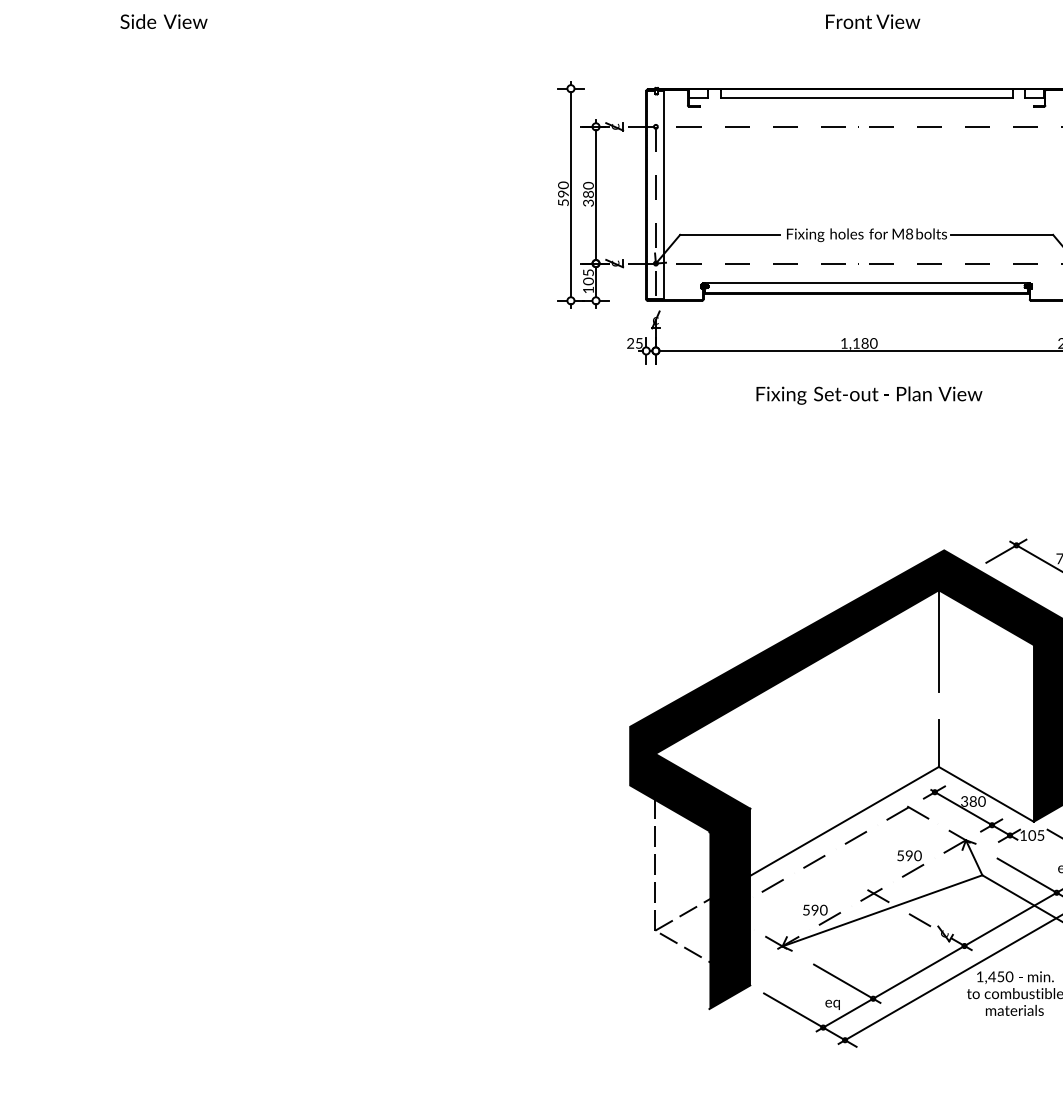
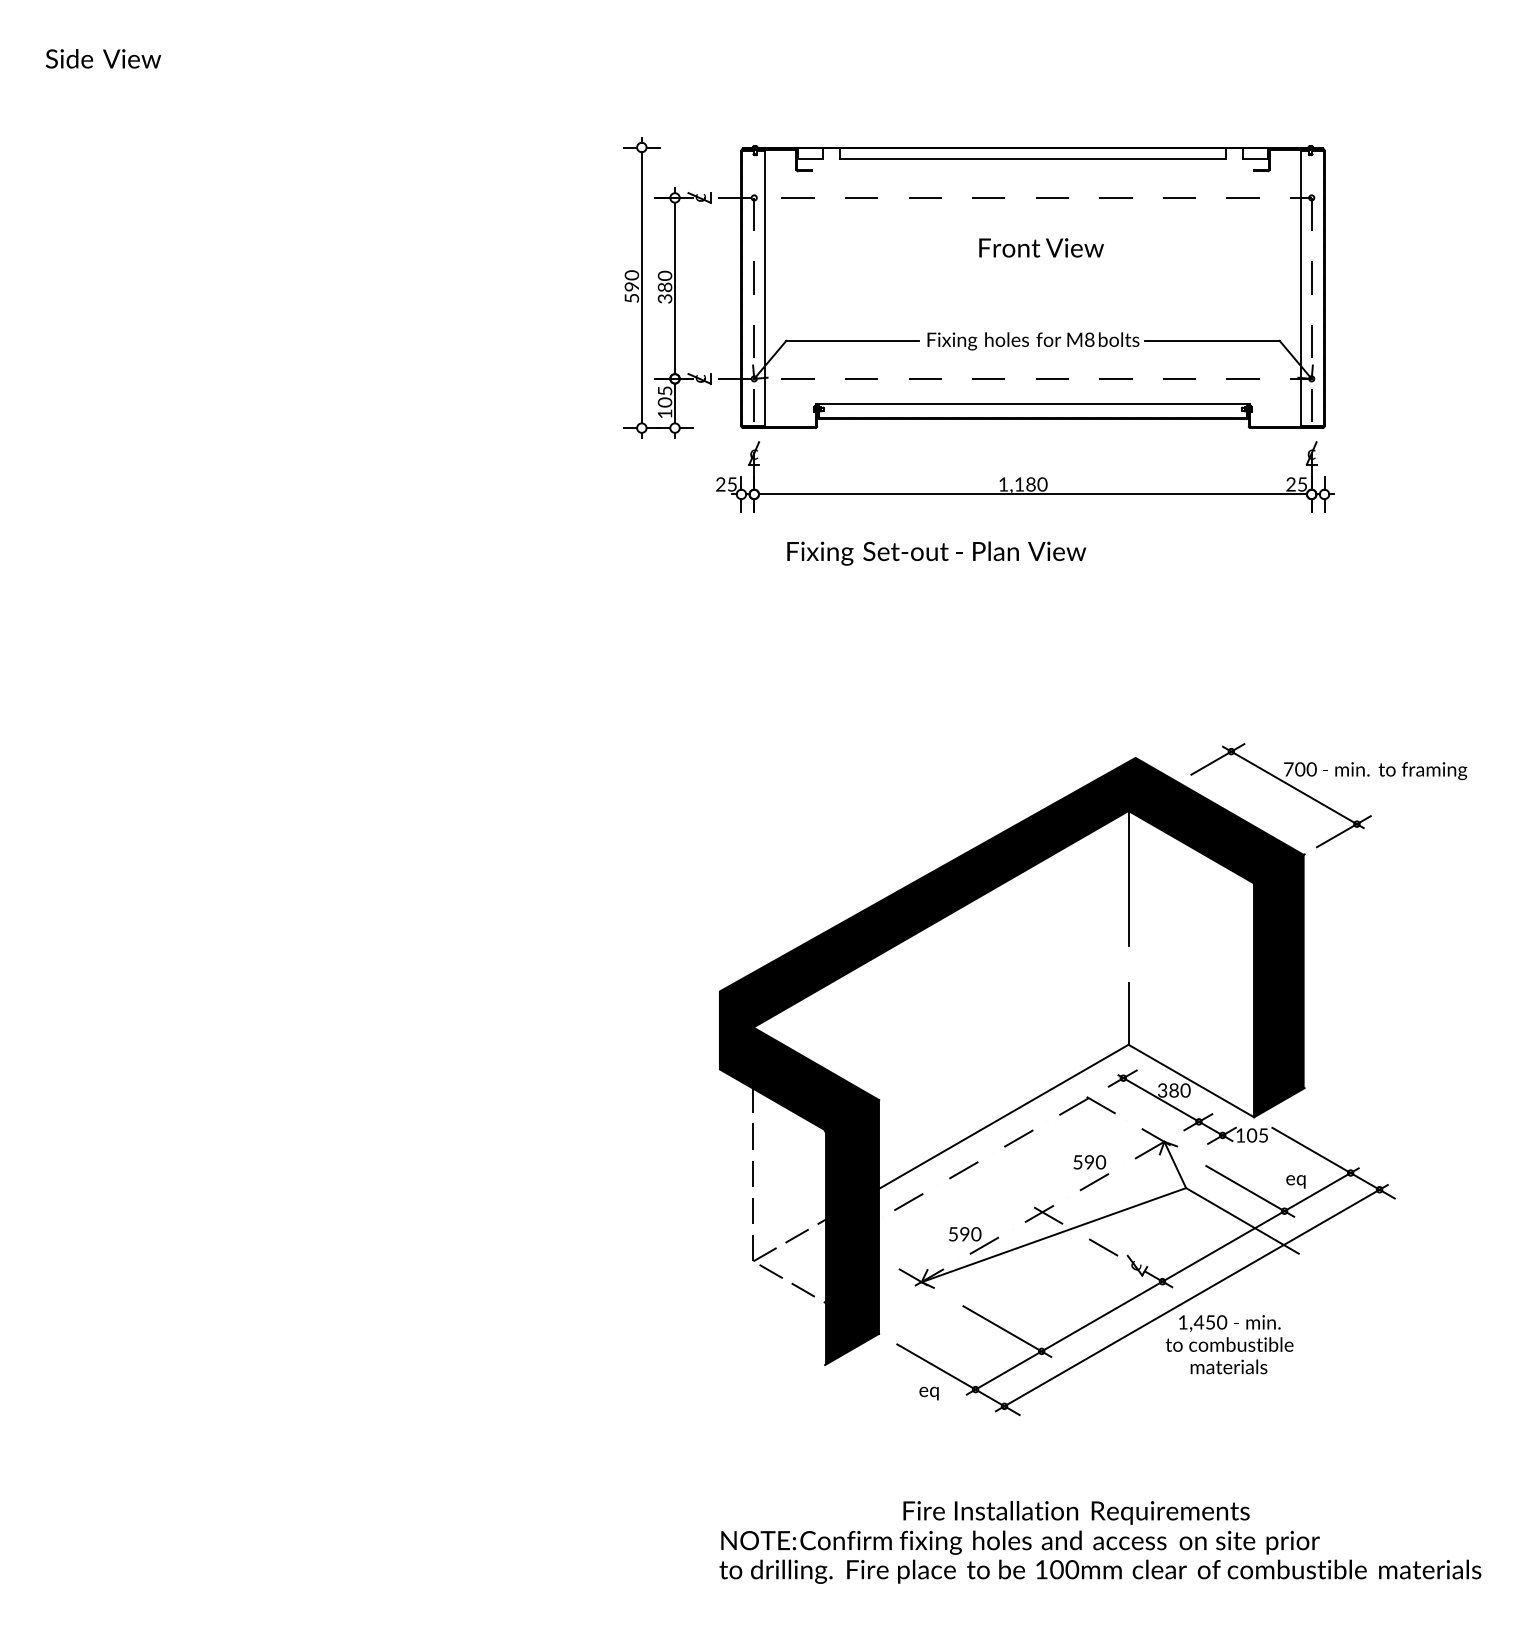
text: (873, 21) -> (1041, 247), moved
text: (869, 395) -> (936, 553), moved
text: (832, 1004) -> (928, 1393), moved

